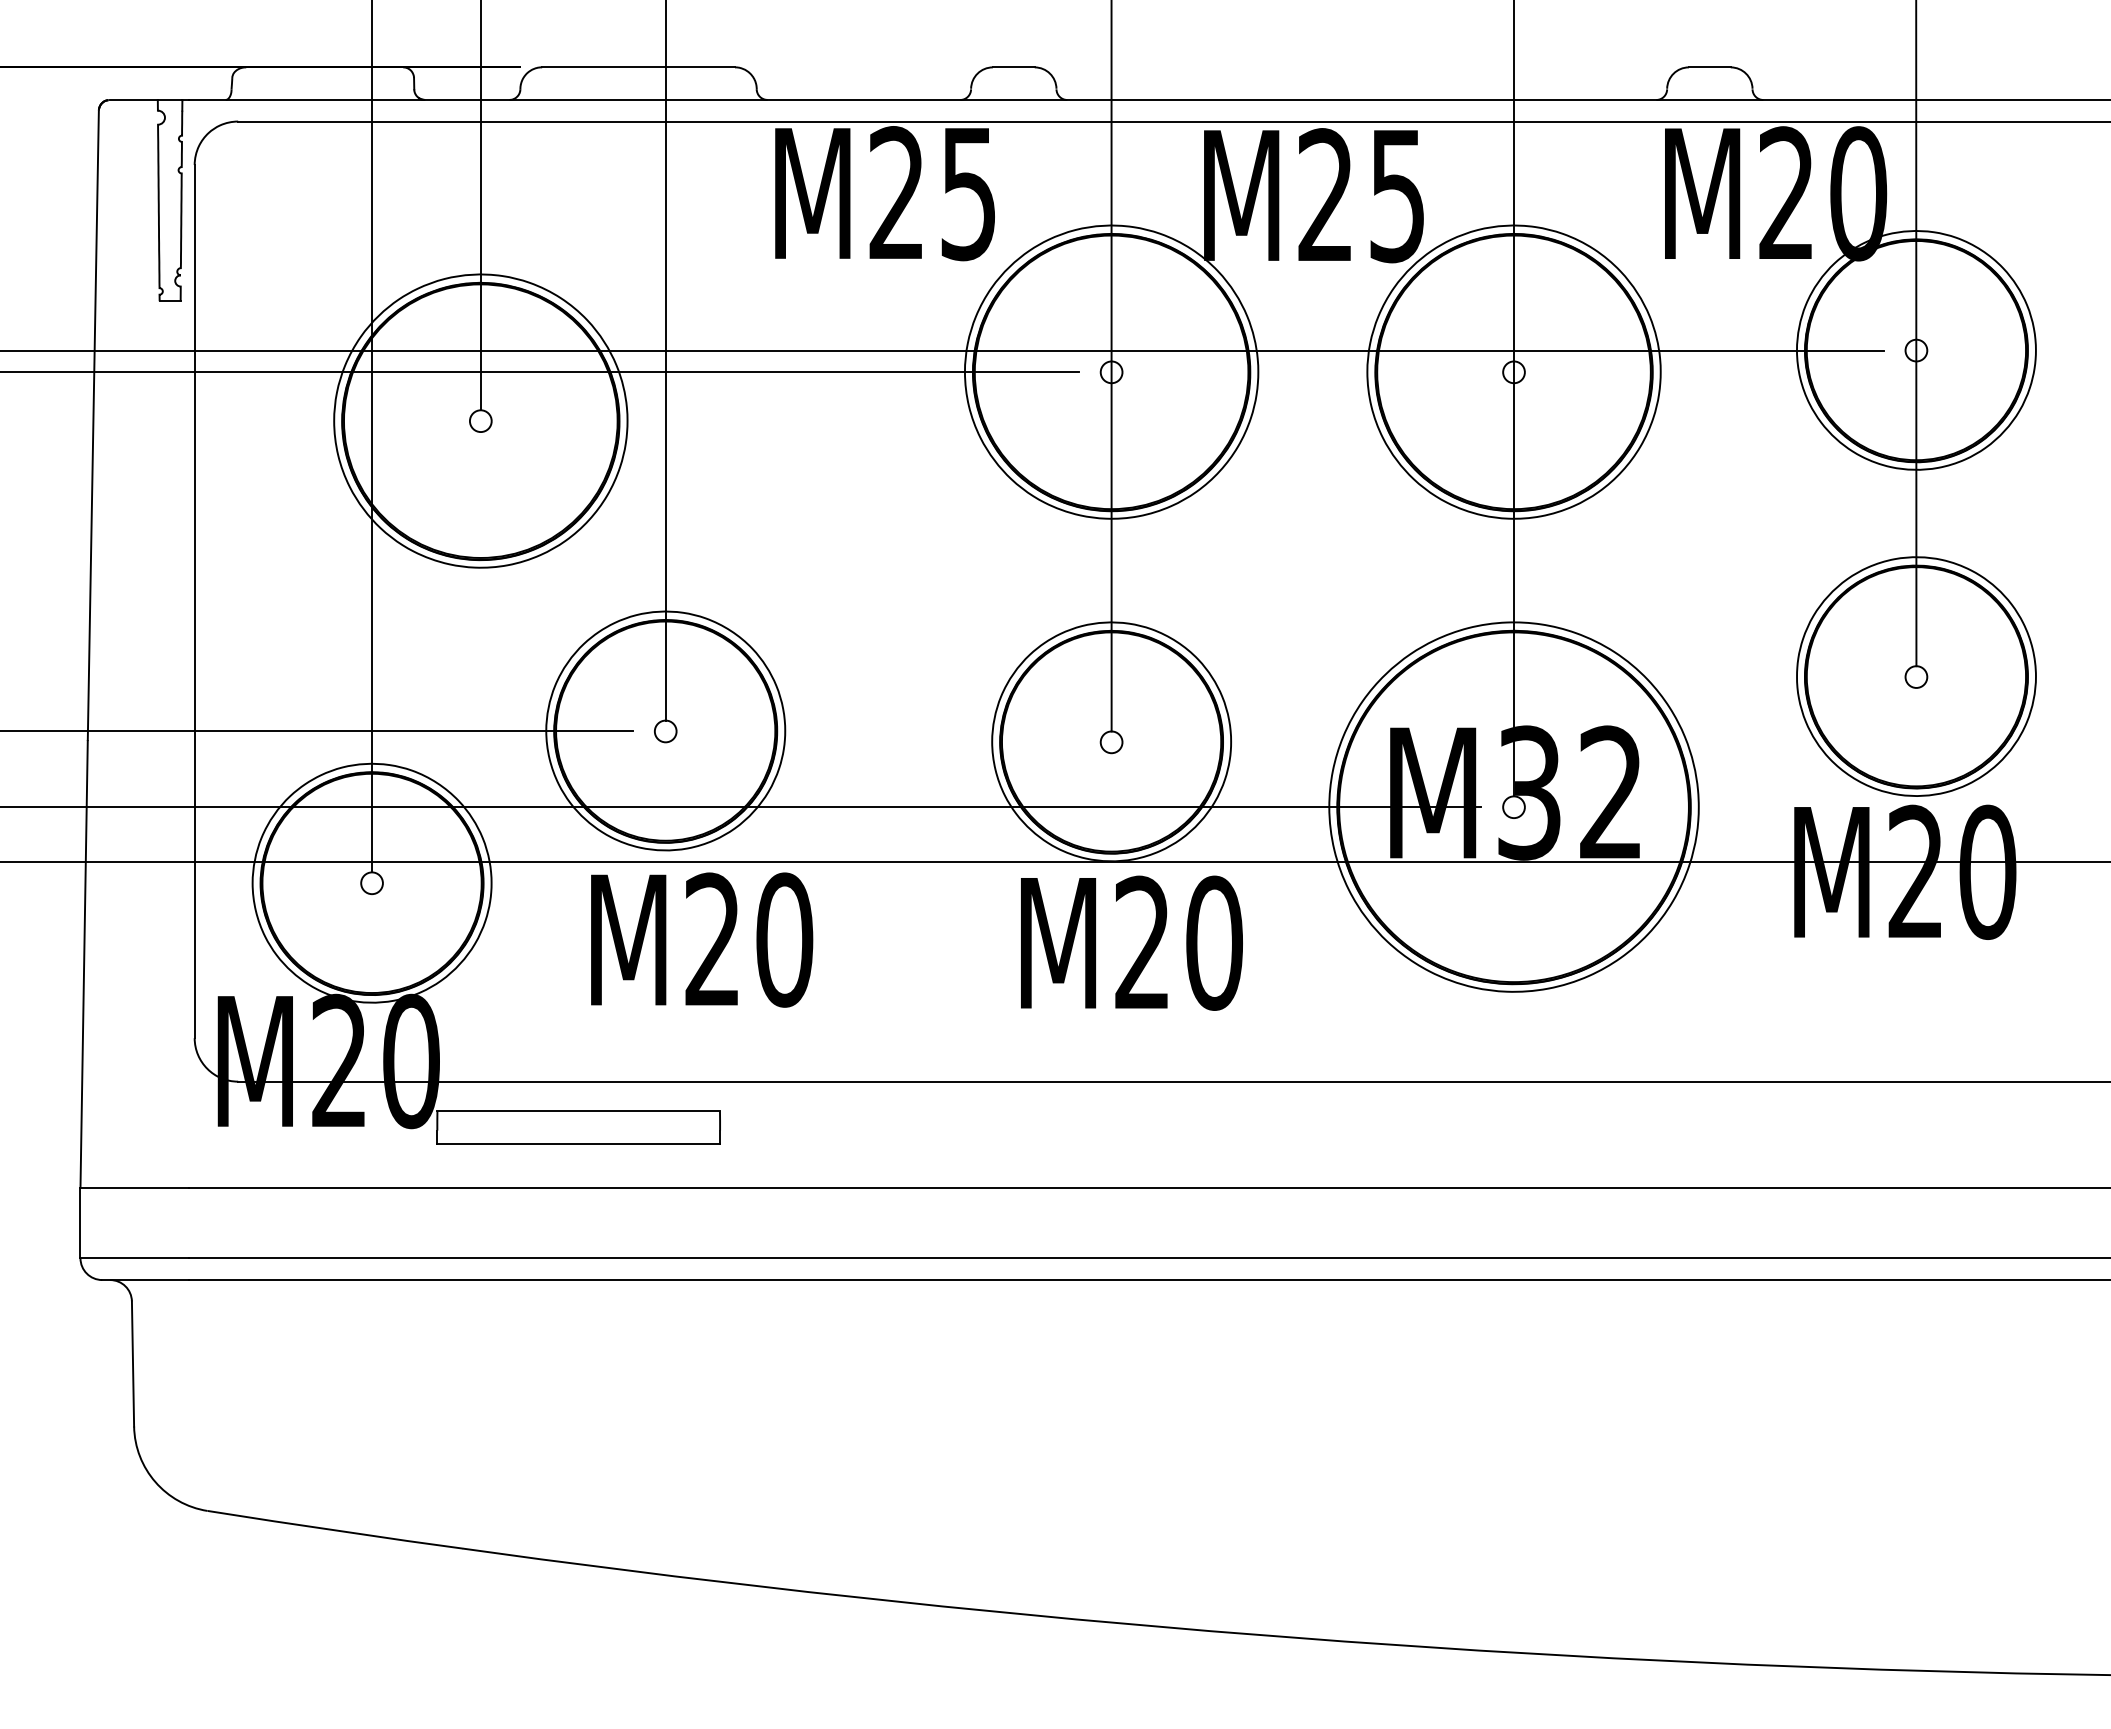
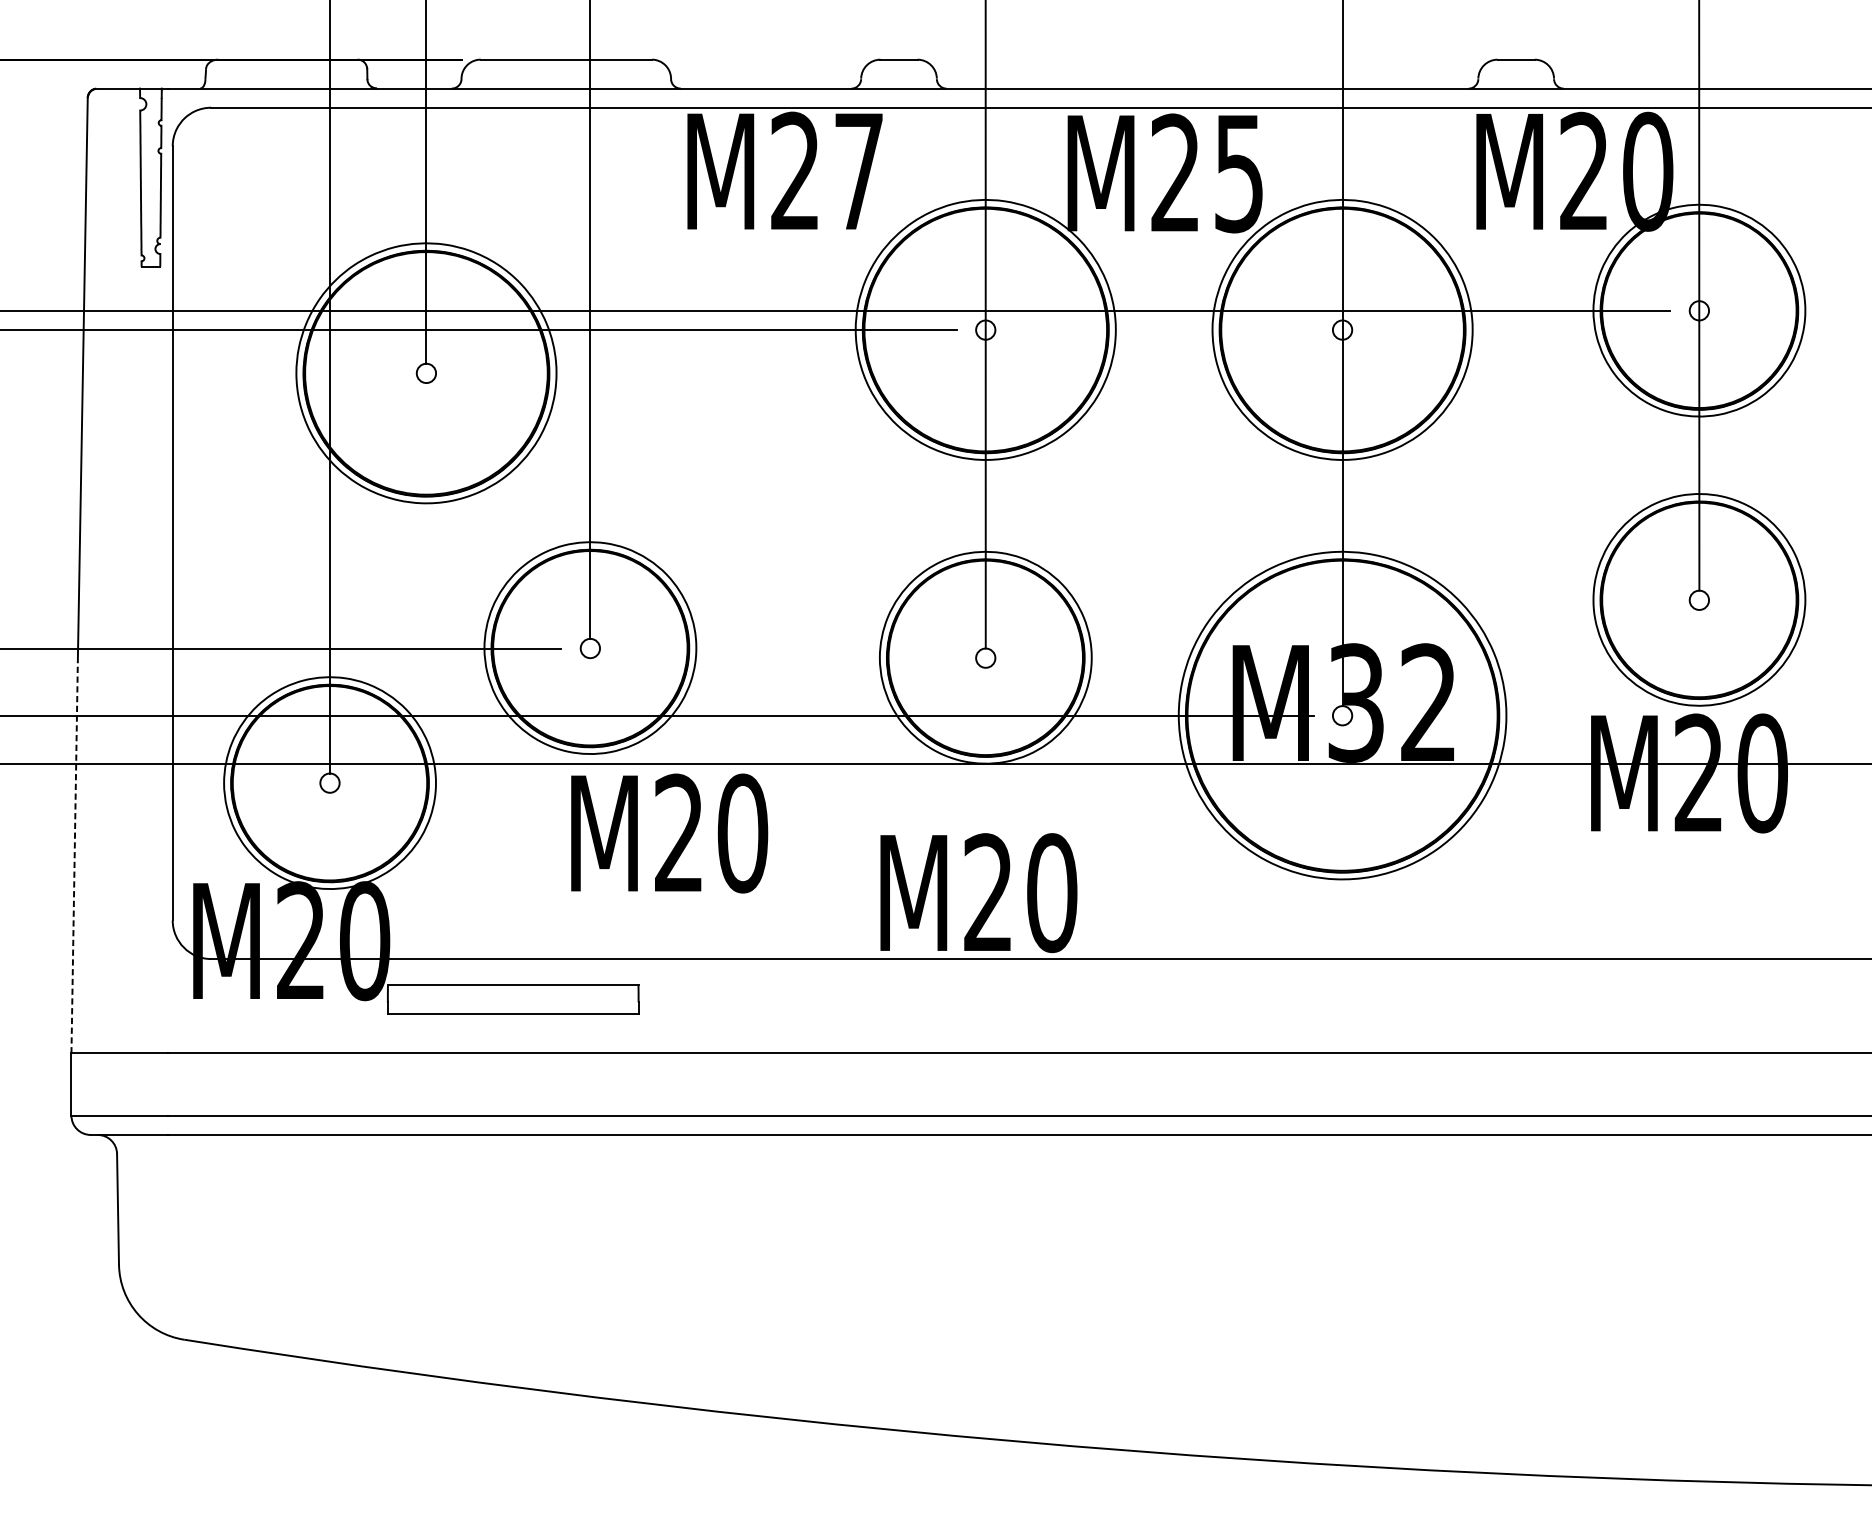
text: (968, 194) -> (858, 172), M25 -> M27
text: (702, 939) -> (669, 833), moved
text: (1131, 942) -> (978, 892), moved
line: (84, 964) -> (75, 855), solid -> dashed

